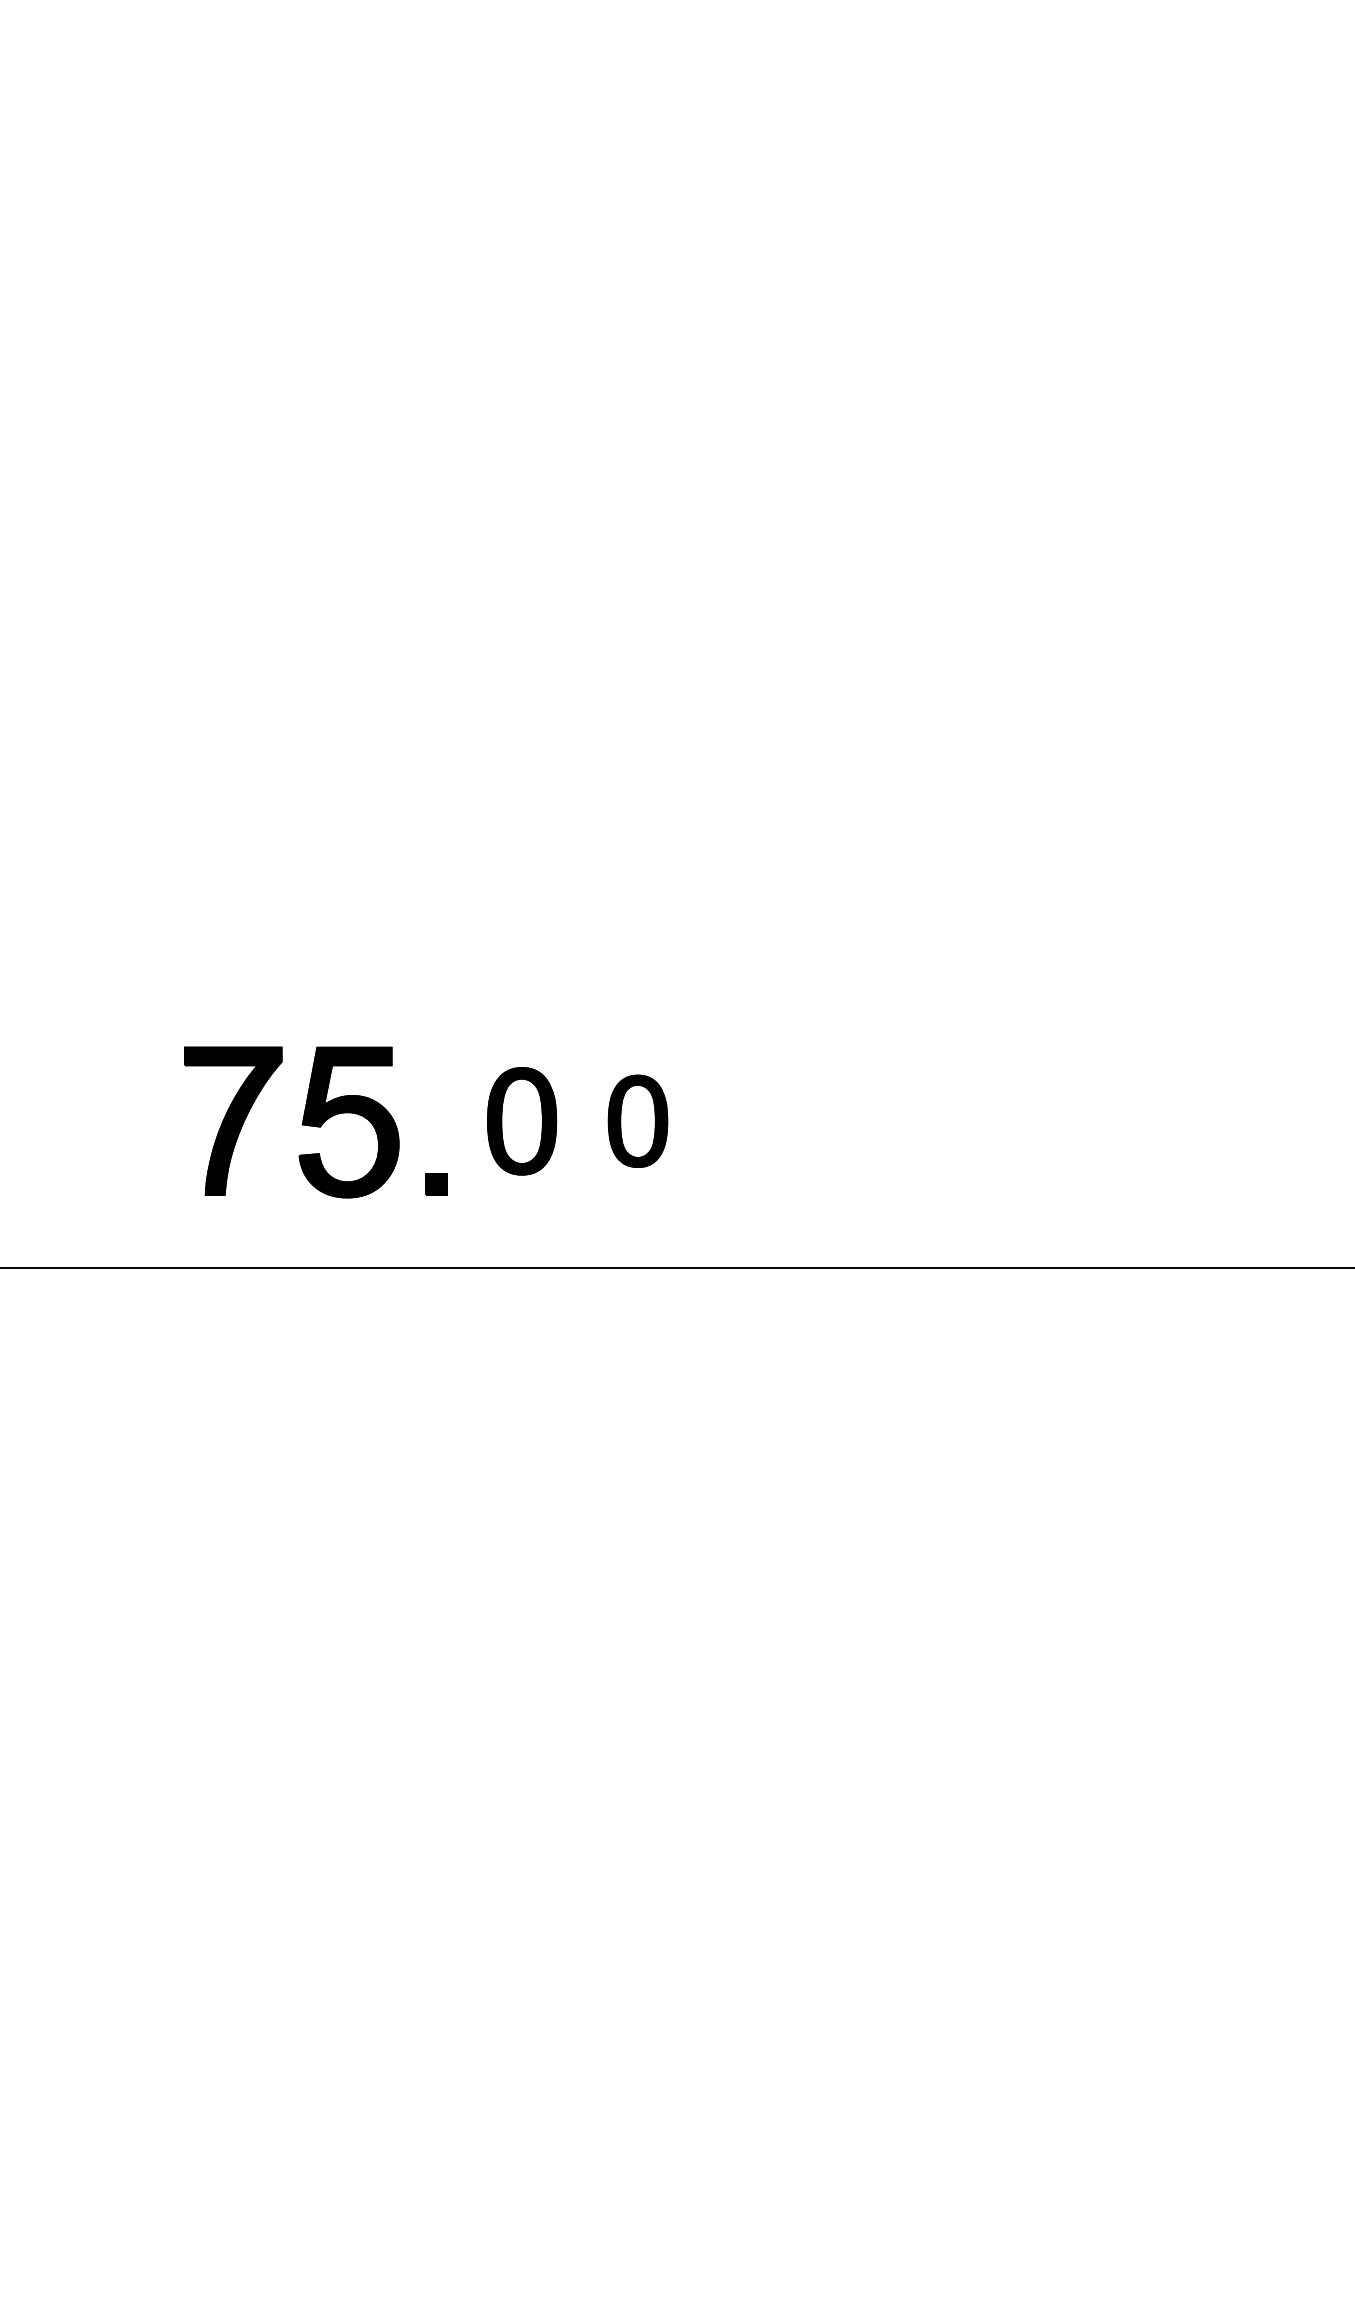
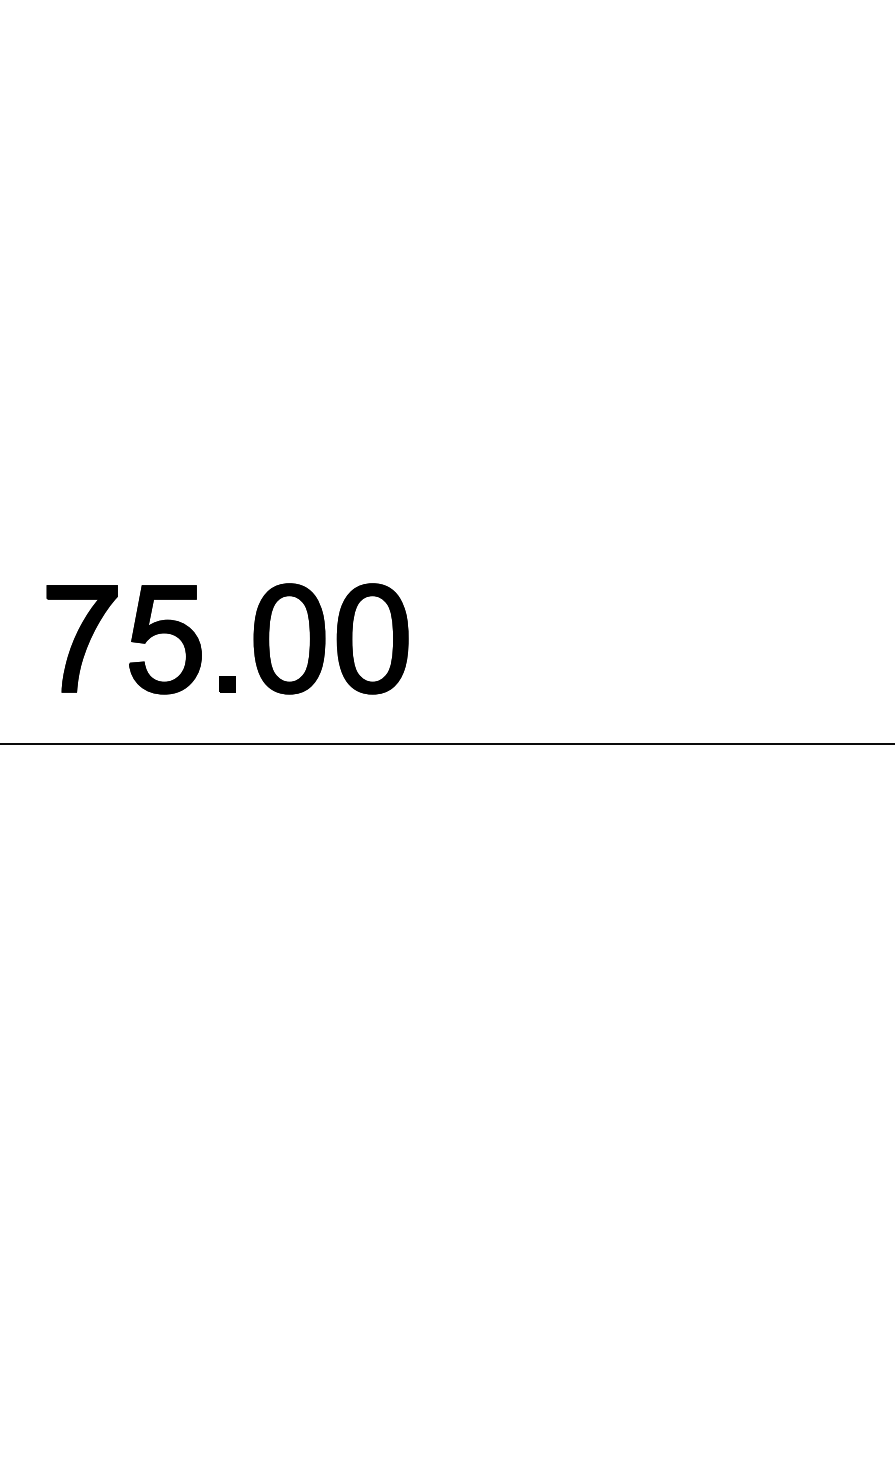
part: (521, 1121) -> (289, 639), size x1.43
part: (637, 1121) -> (372, 639), size x1.67

